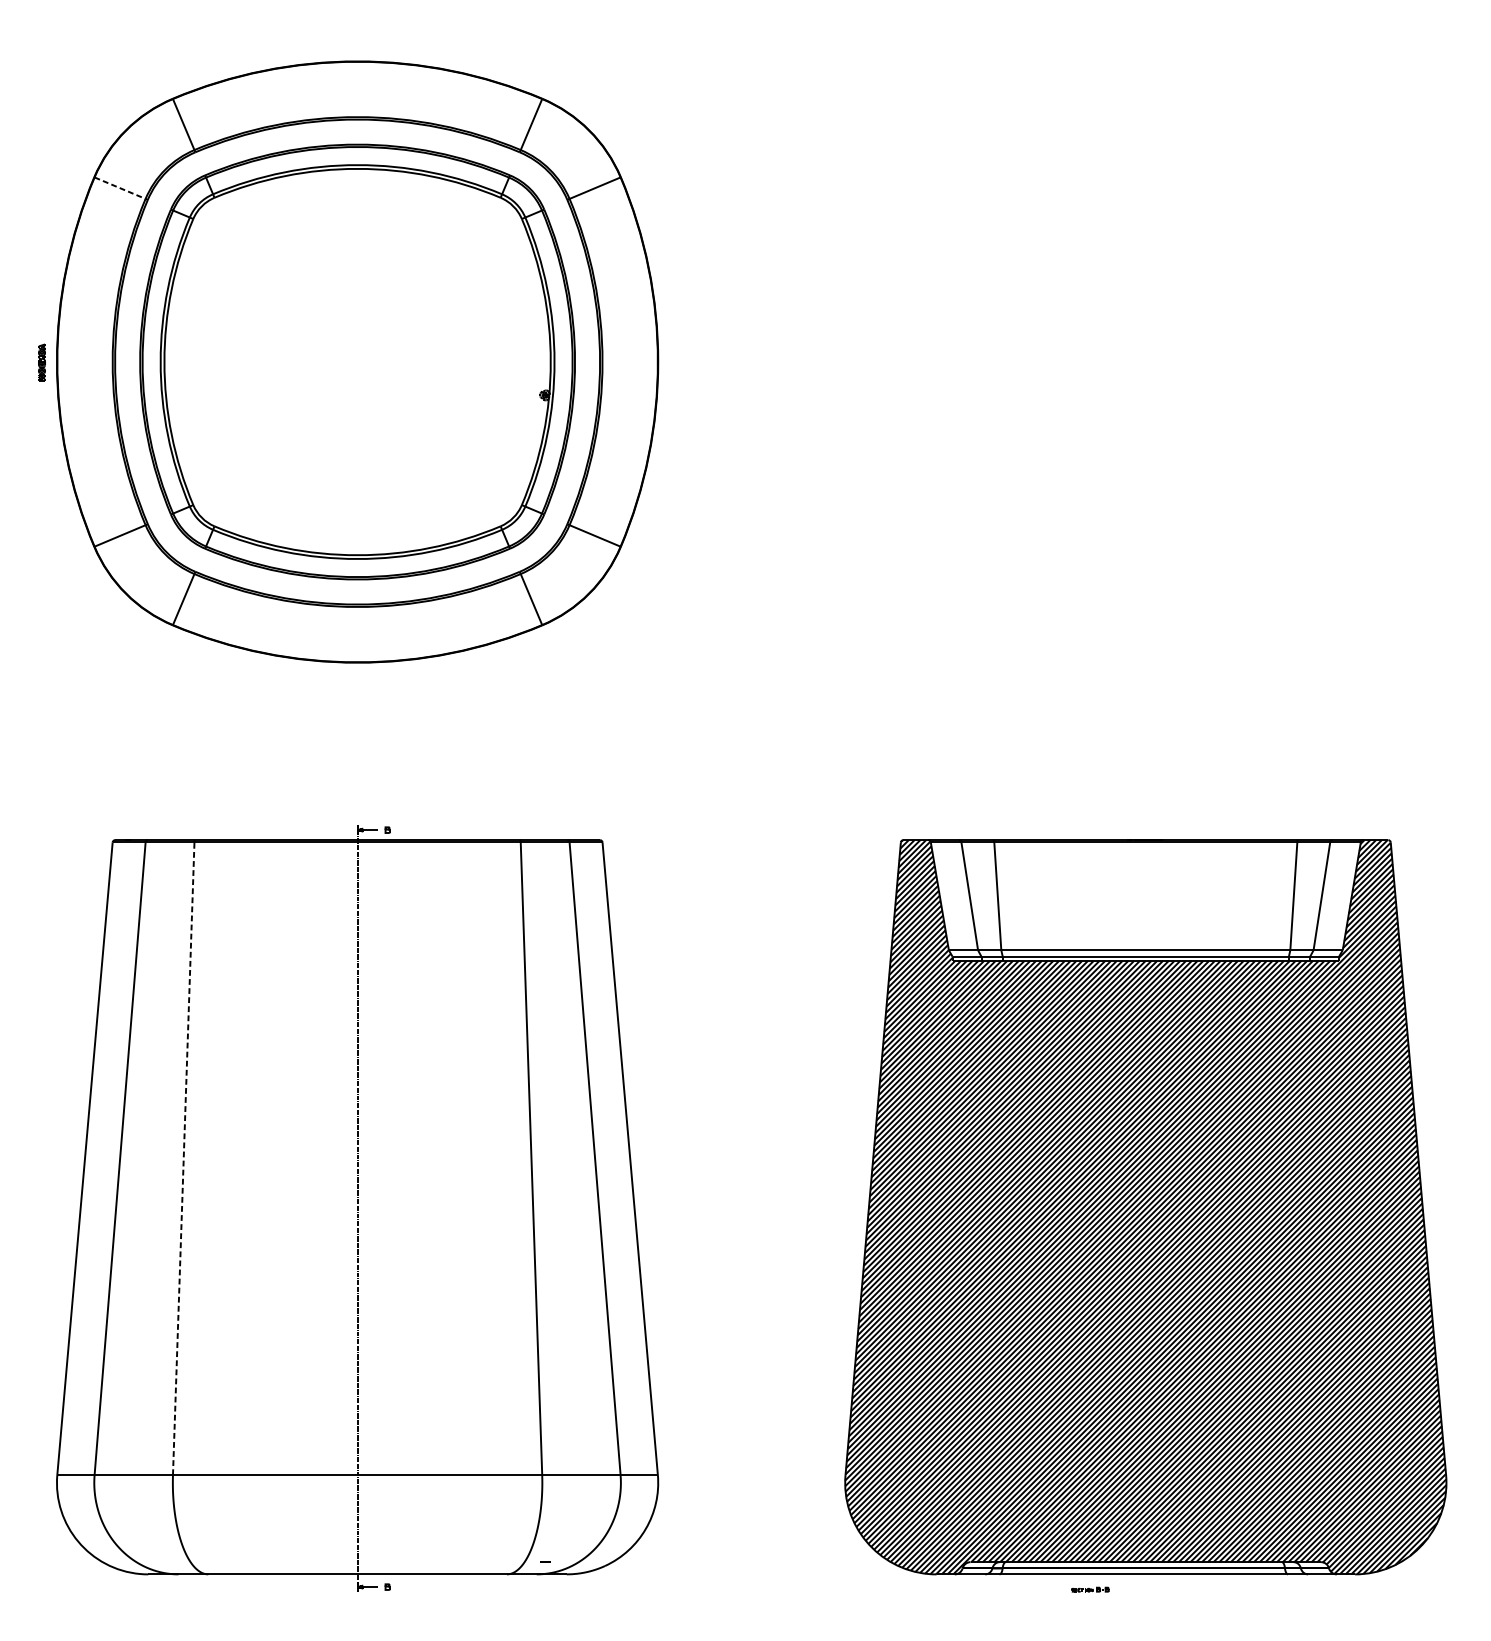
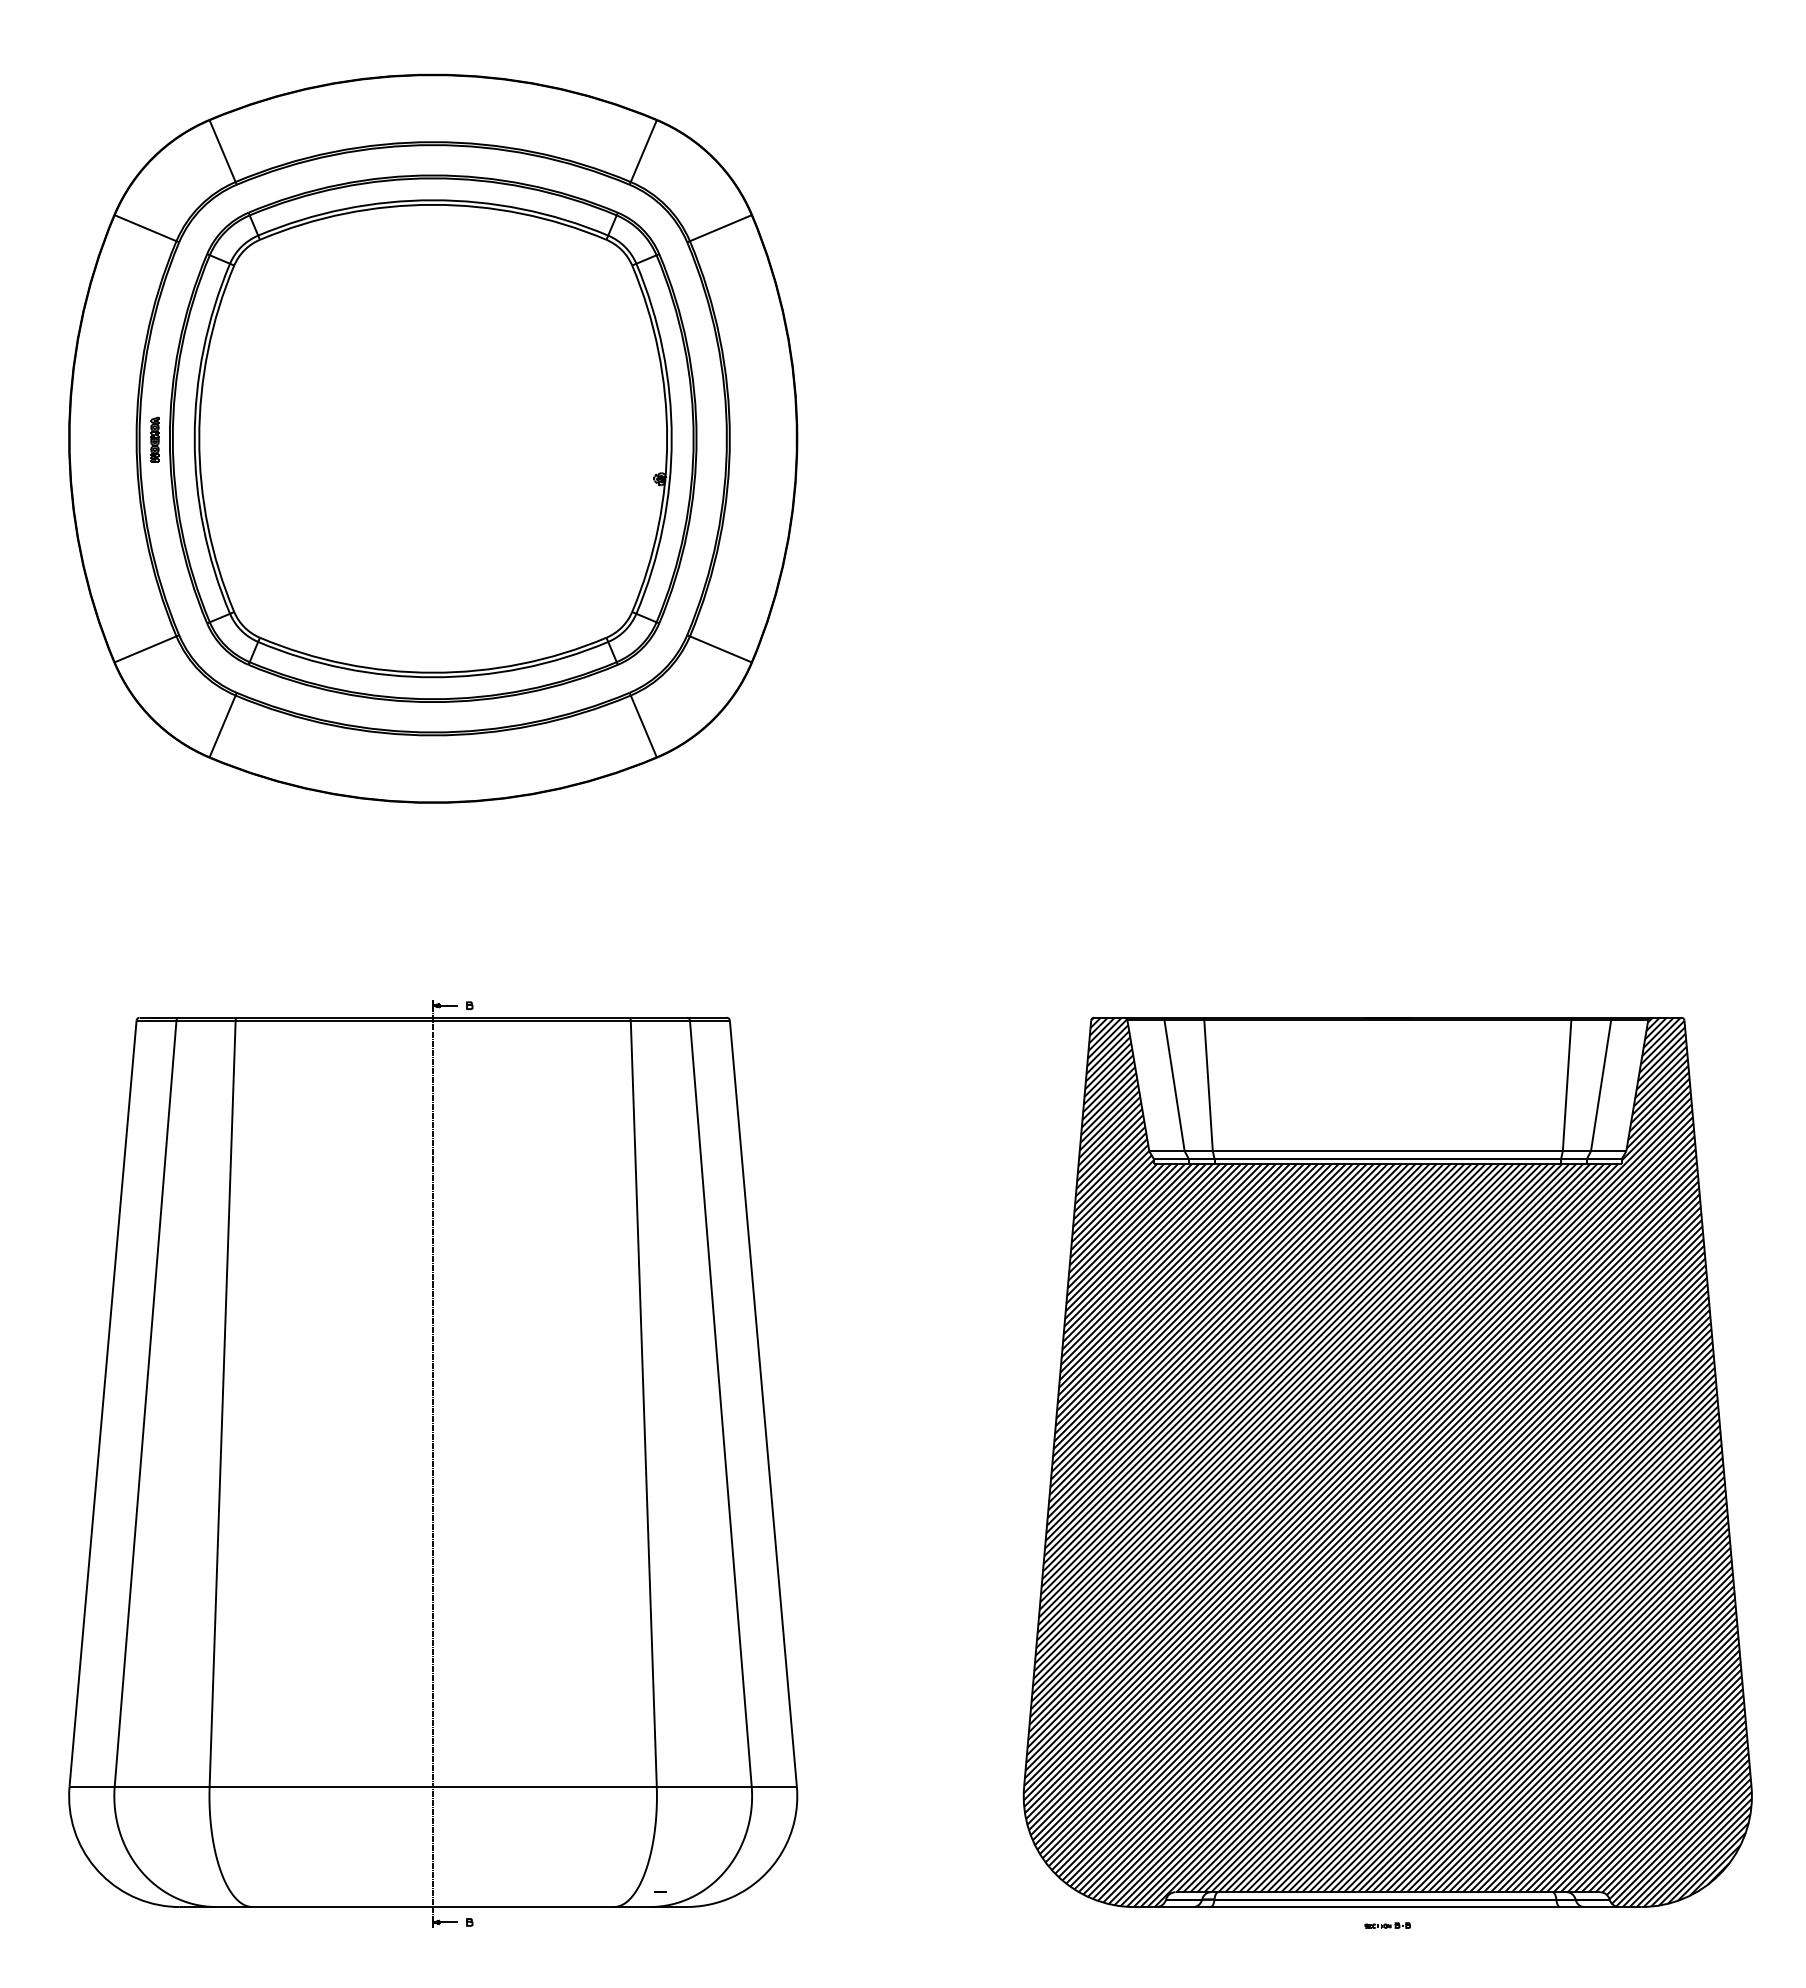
line: (120, 188) -> (145, 228), dashed -> solid
part: (41, 362) -> (154, 439), moved
line: (183, 1158) -> (222, 1403), dashed -> solid
part: (1090, 1589) -> (1387, 1925), moved

